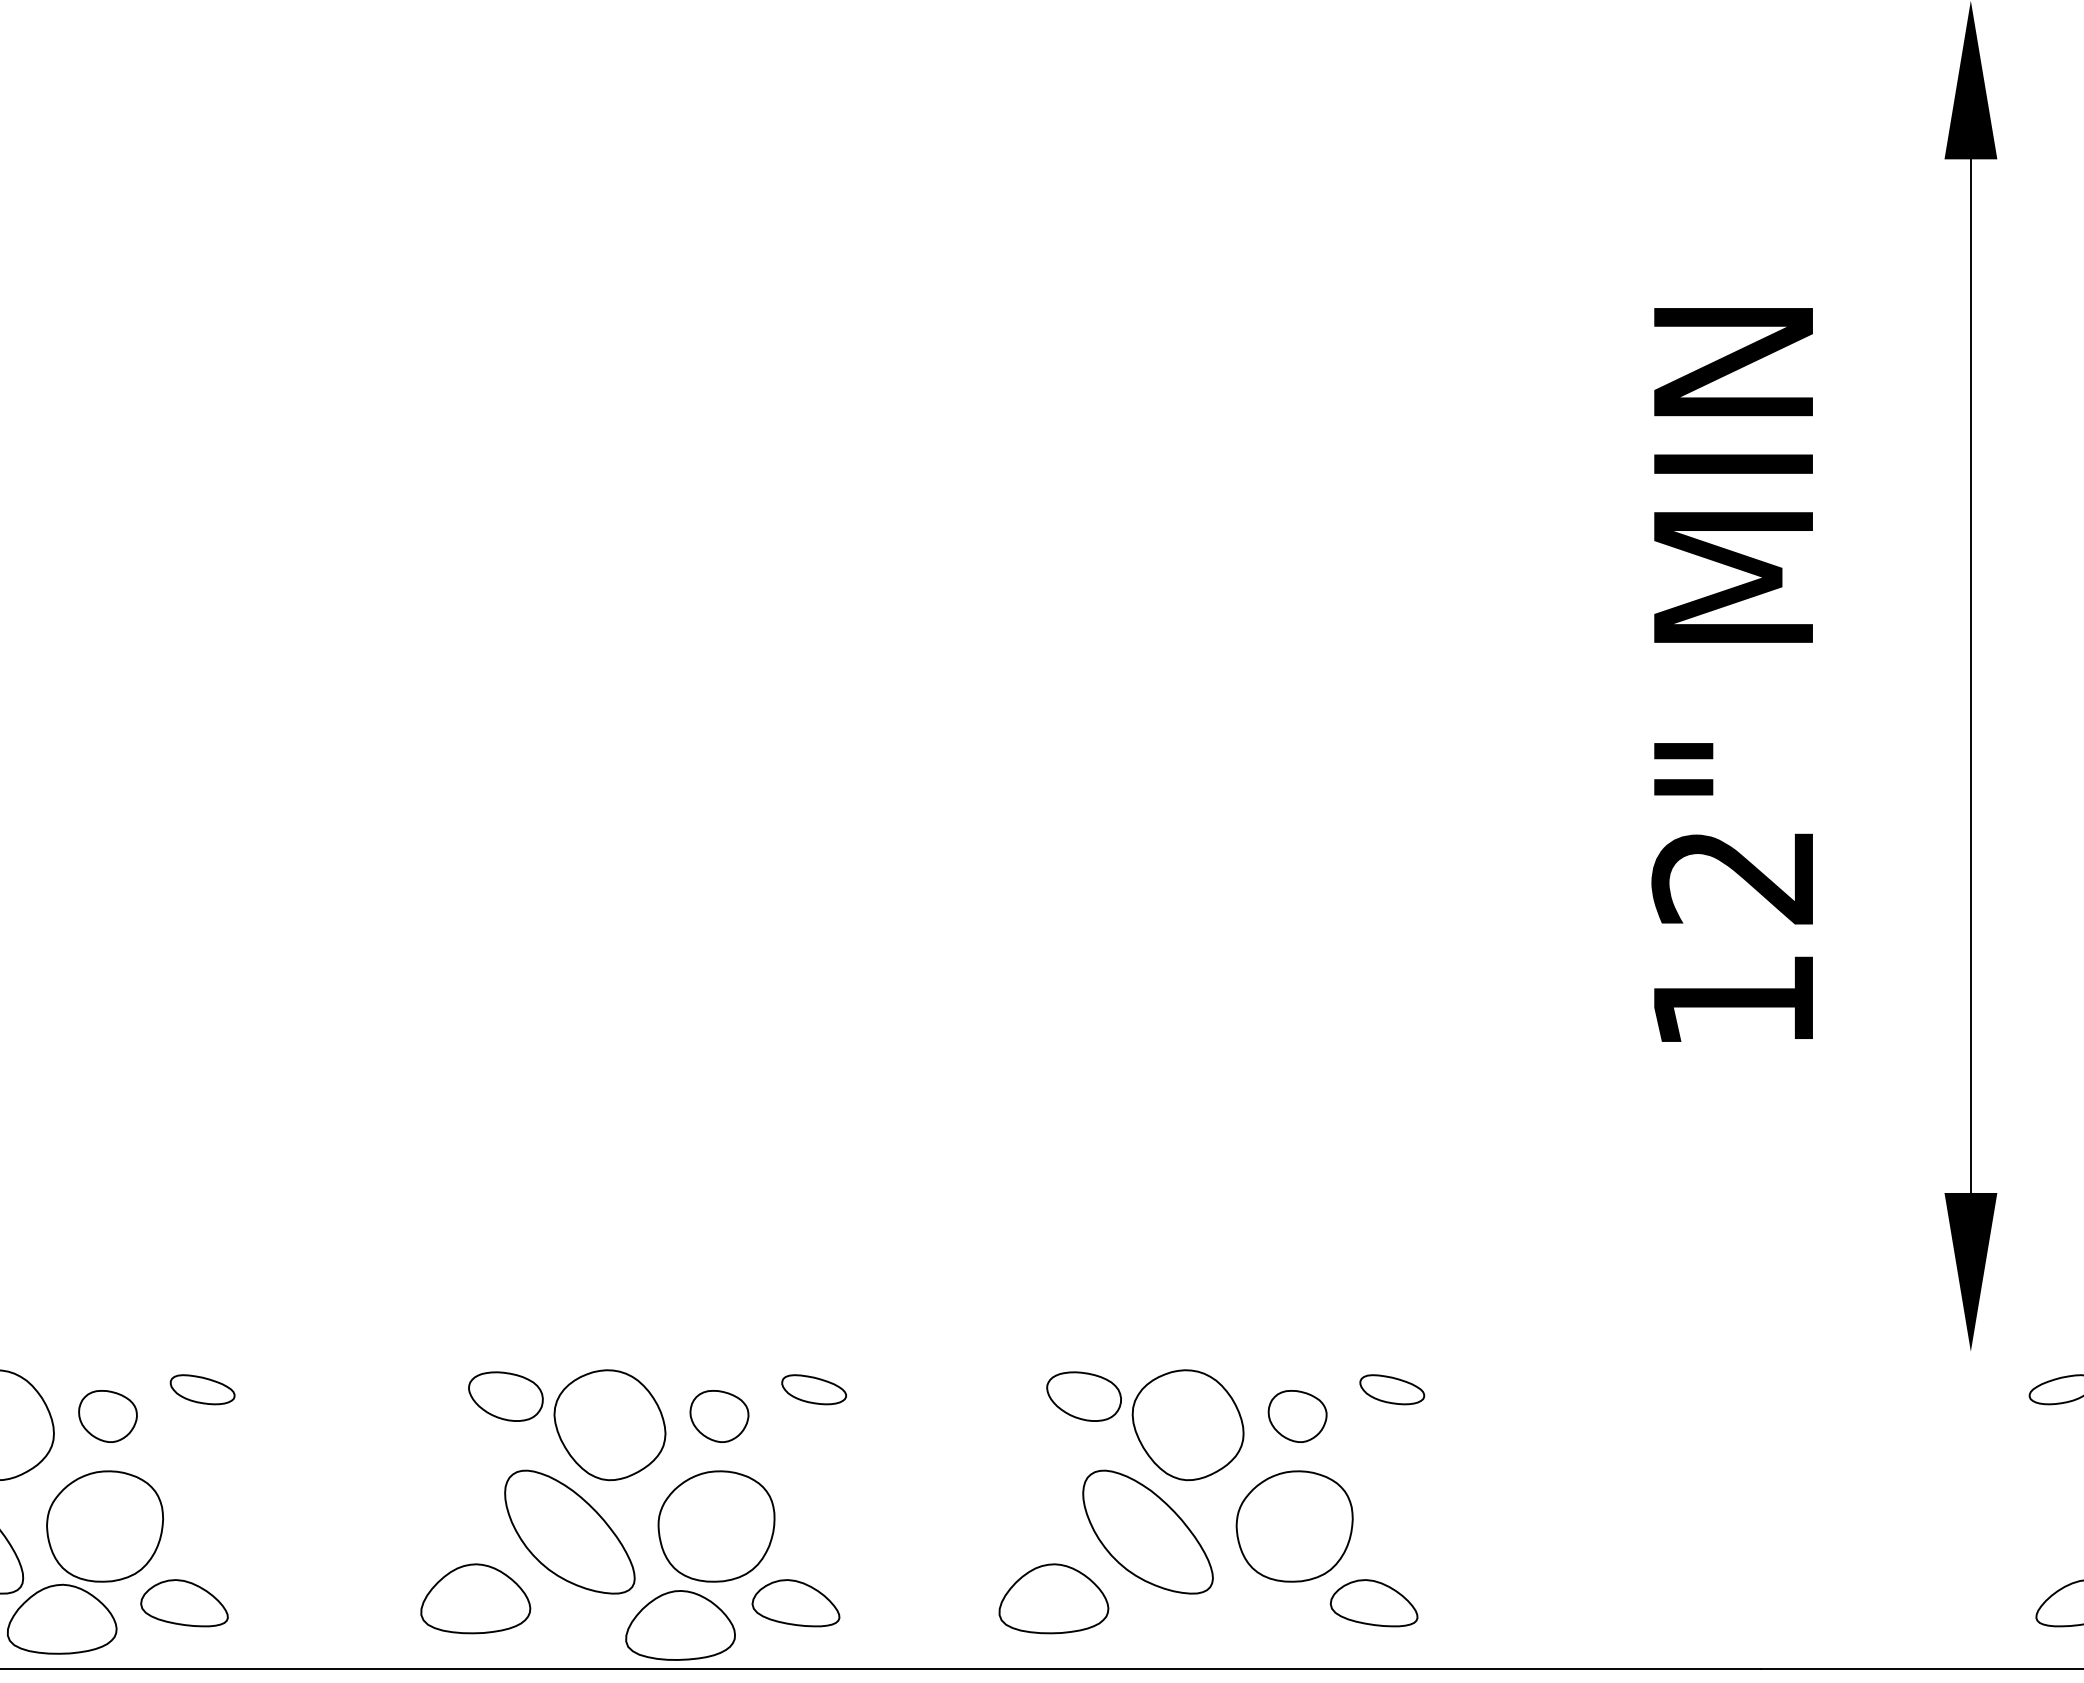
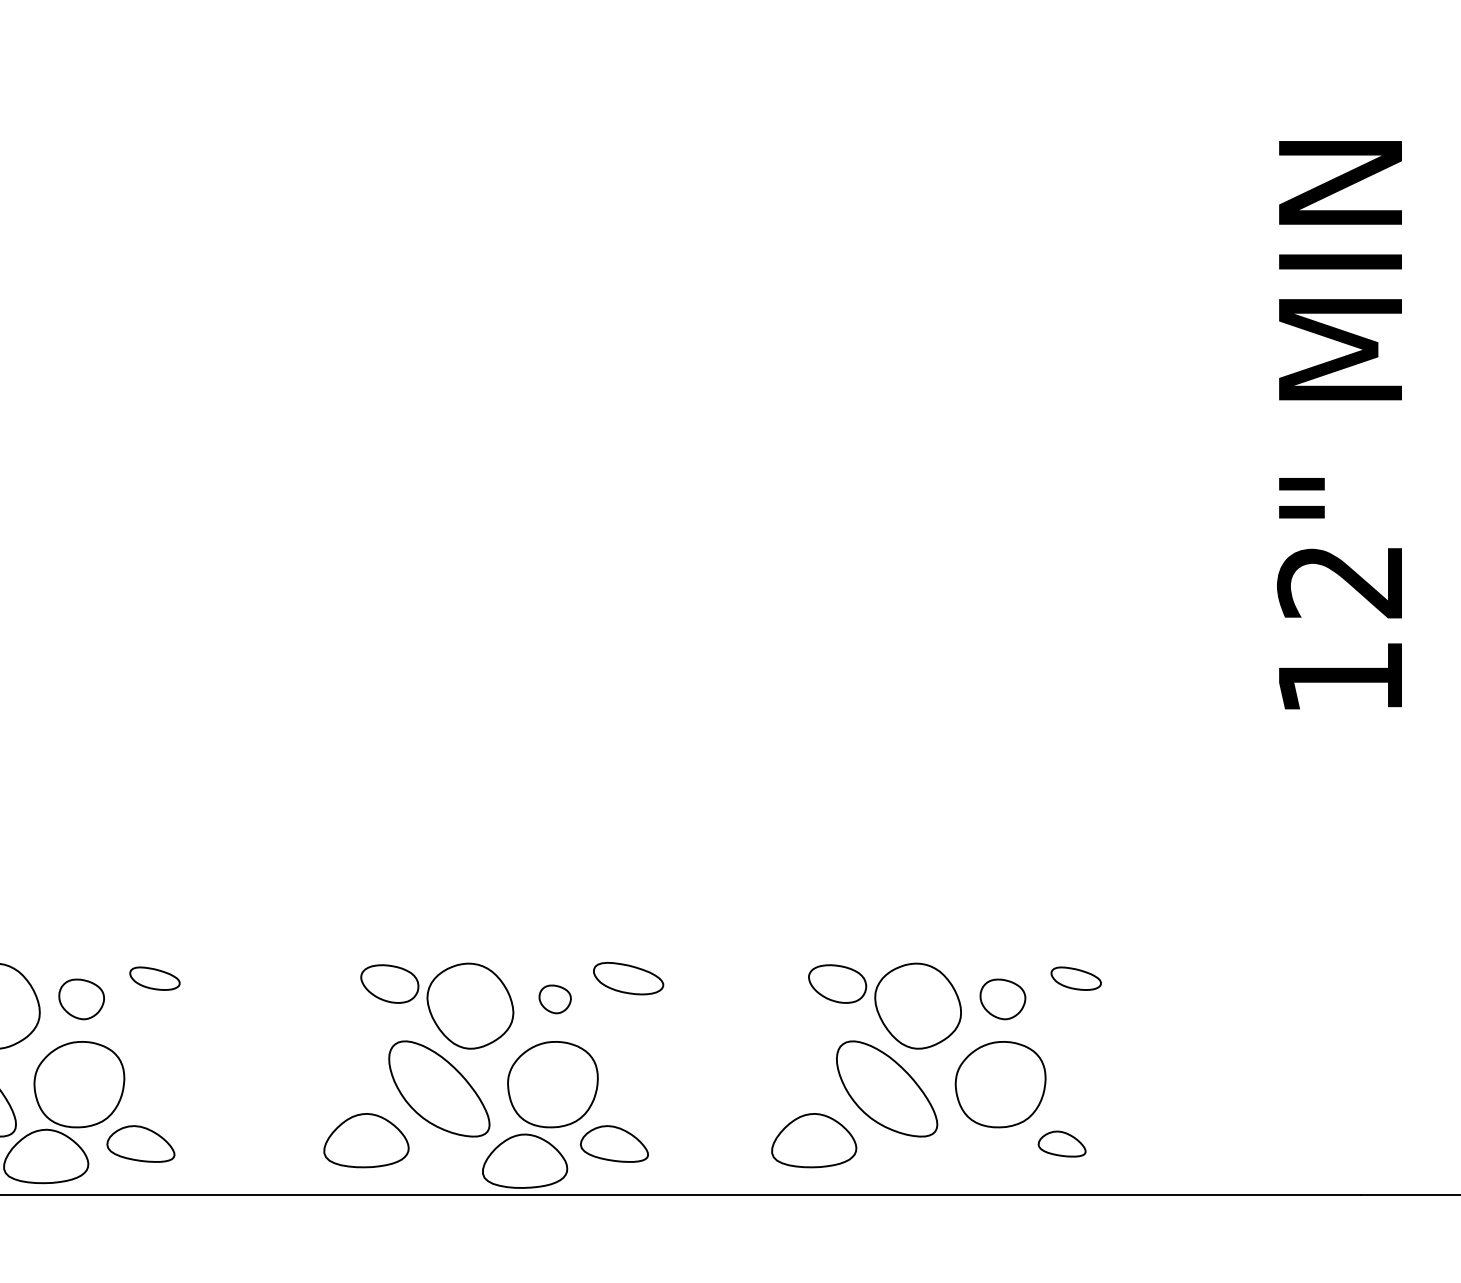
part: (813, 1389) -> (628, 978), size x1.4
part: (719, 1416) -> (555, 999), size x0.7
part: (1373, 1603) -> (1061, 1144), size x0.7

